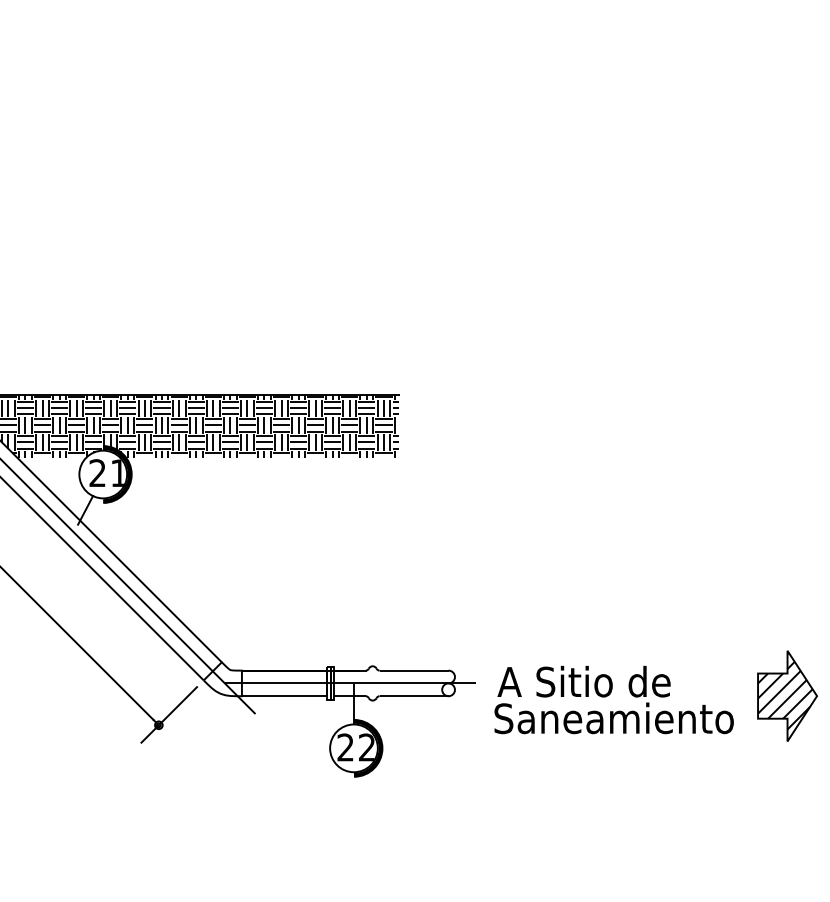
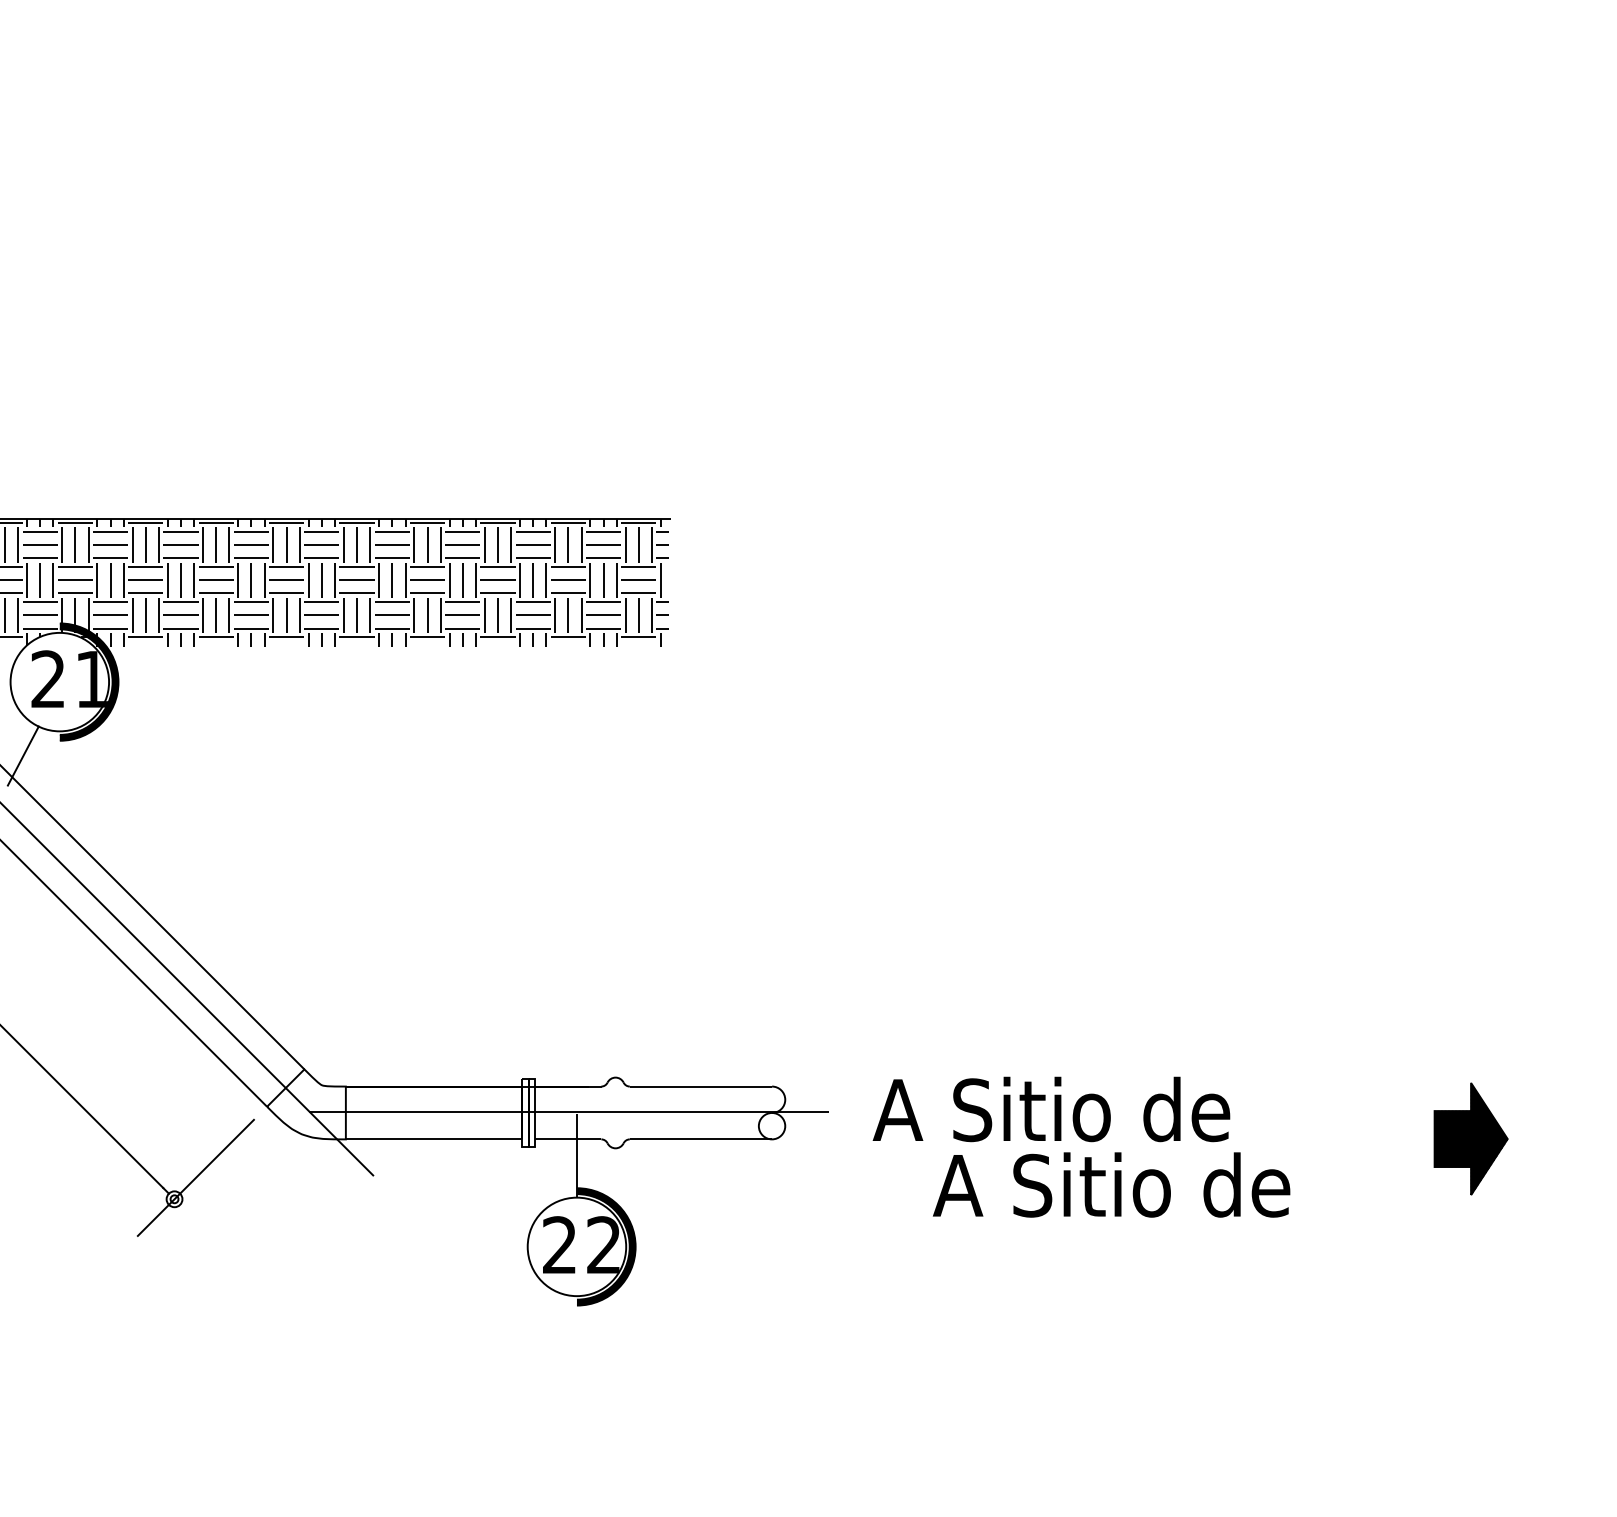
part: (787, 695) -> (1471, 1137), size x0.6
text: (613, 718) -> (1112, 1185), Saneamiento -> A Sitio de

